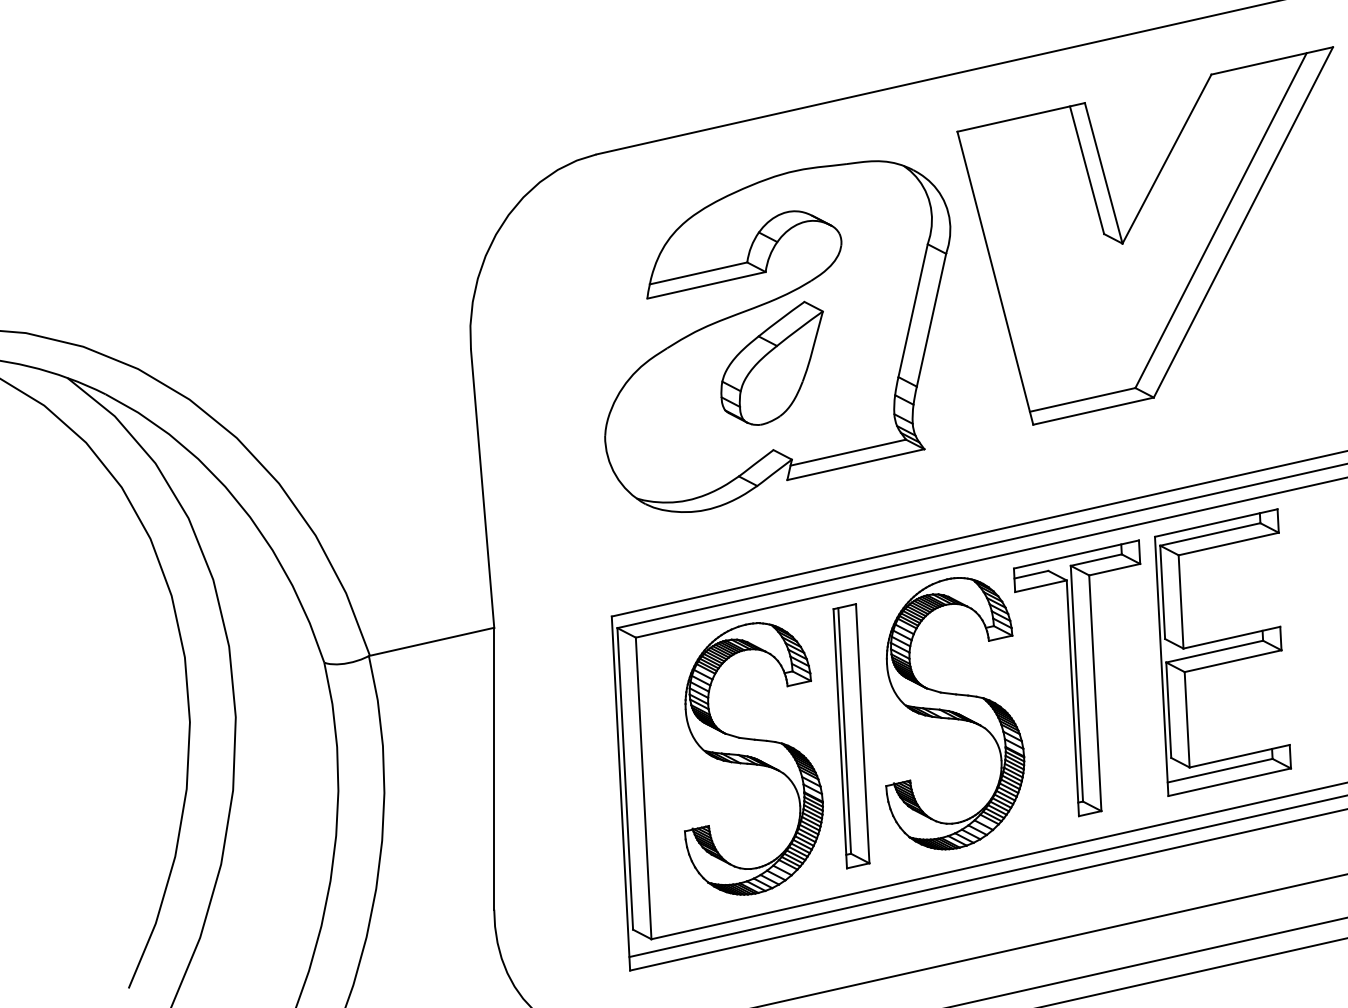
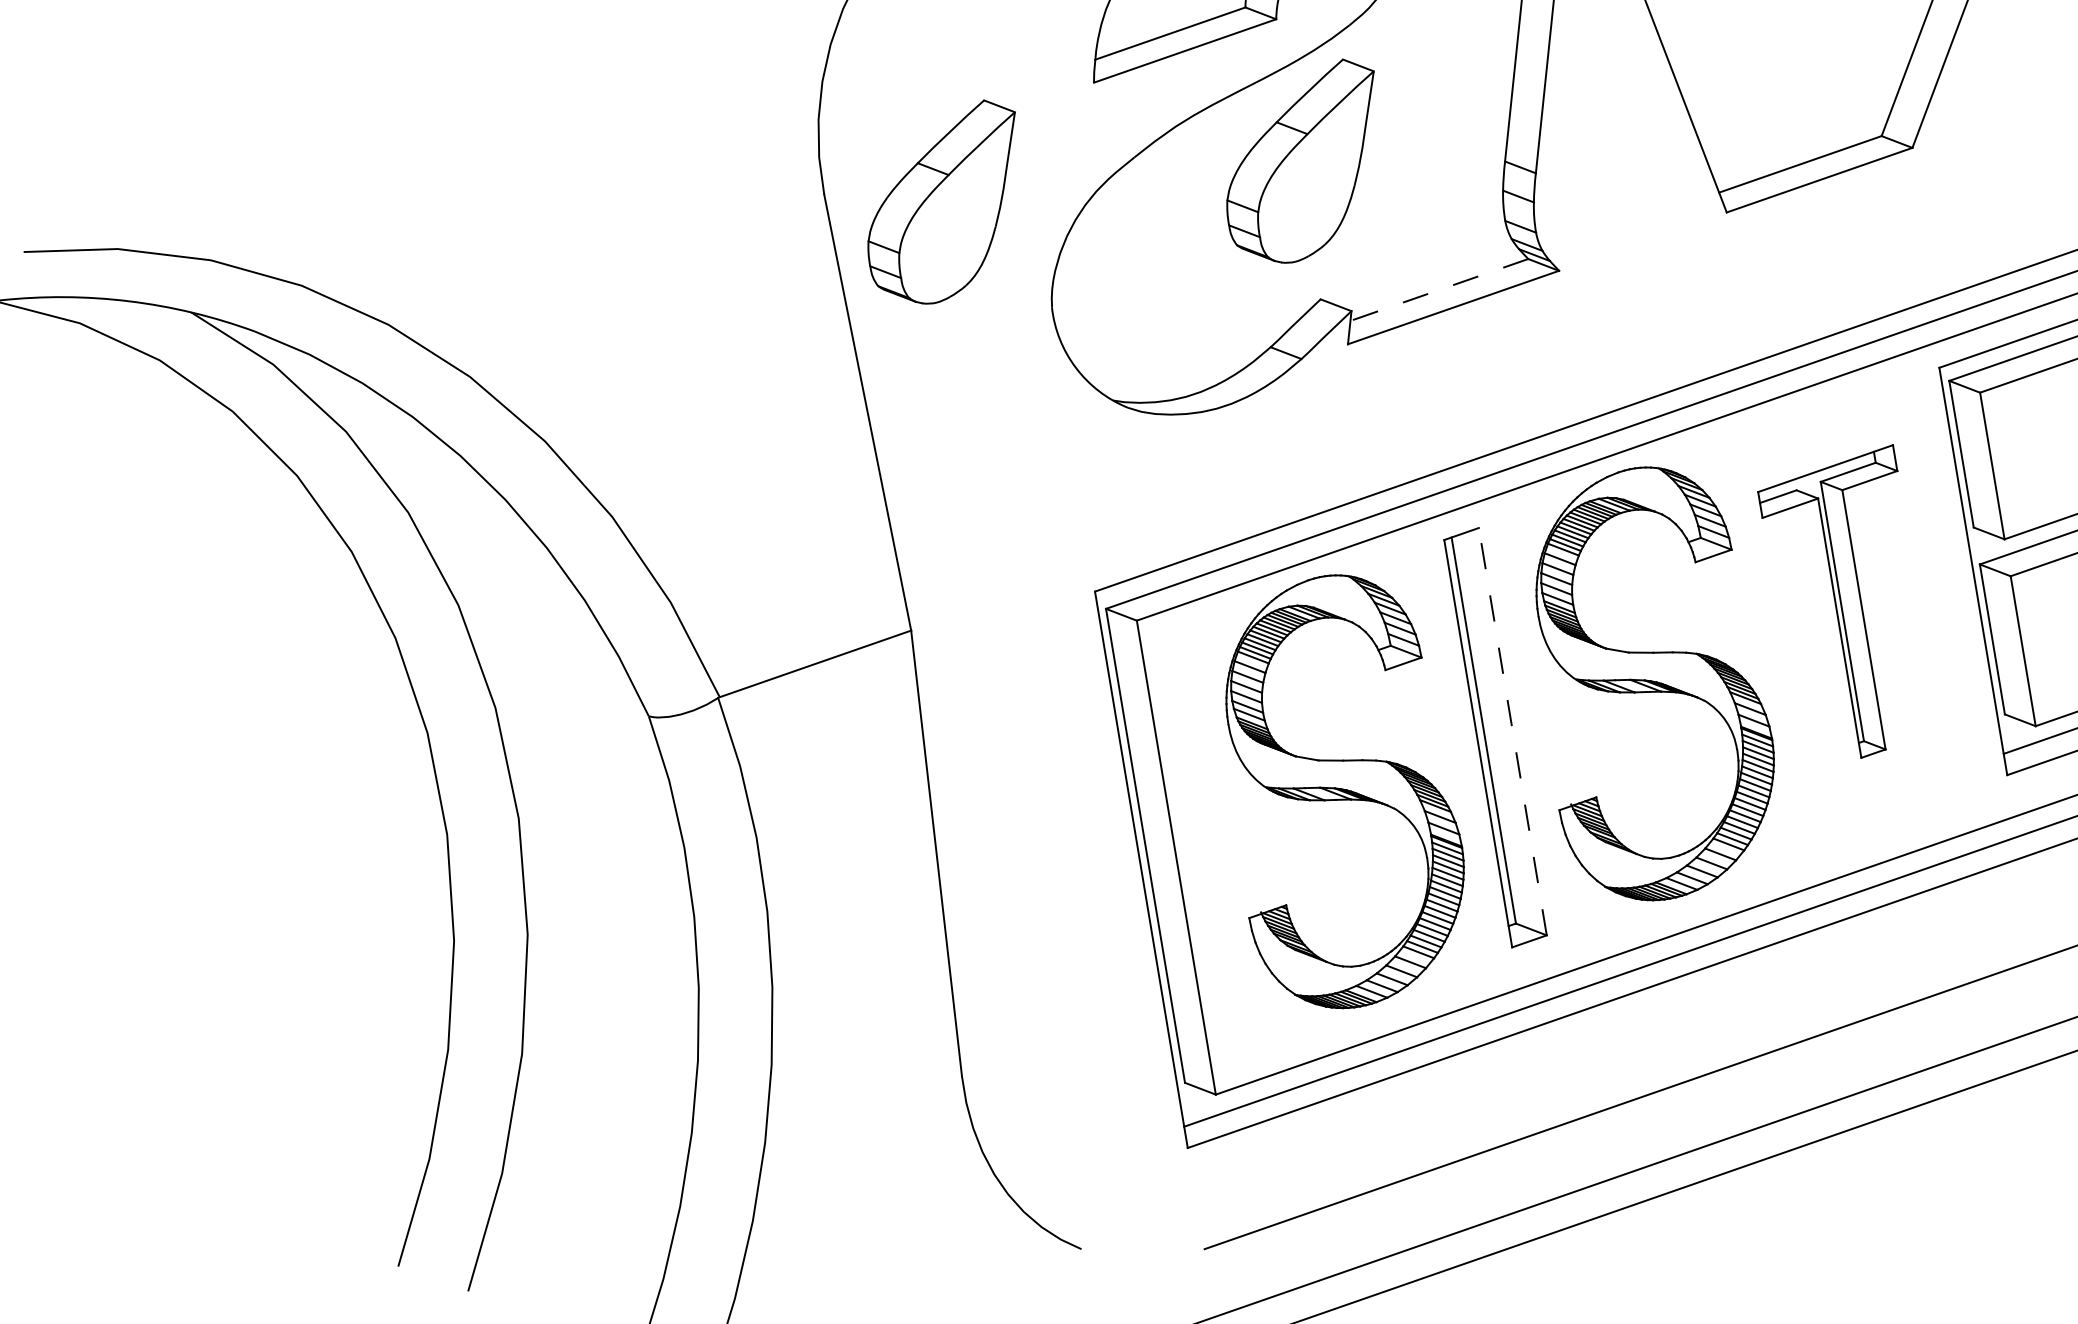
part: (544, 362) -> (942, 202), added
line: (847, 452) -> (1438, 289), solid -> dashed
part: (1077, 678) -> (1842, 605), size x0.7
line: (862, 733) -> (1512, 731), solid -> dashed

